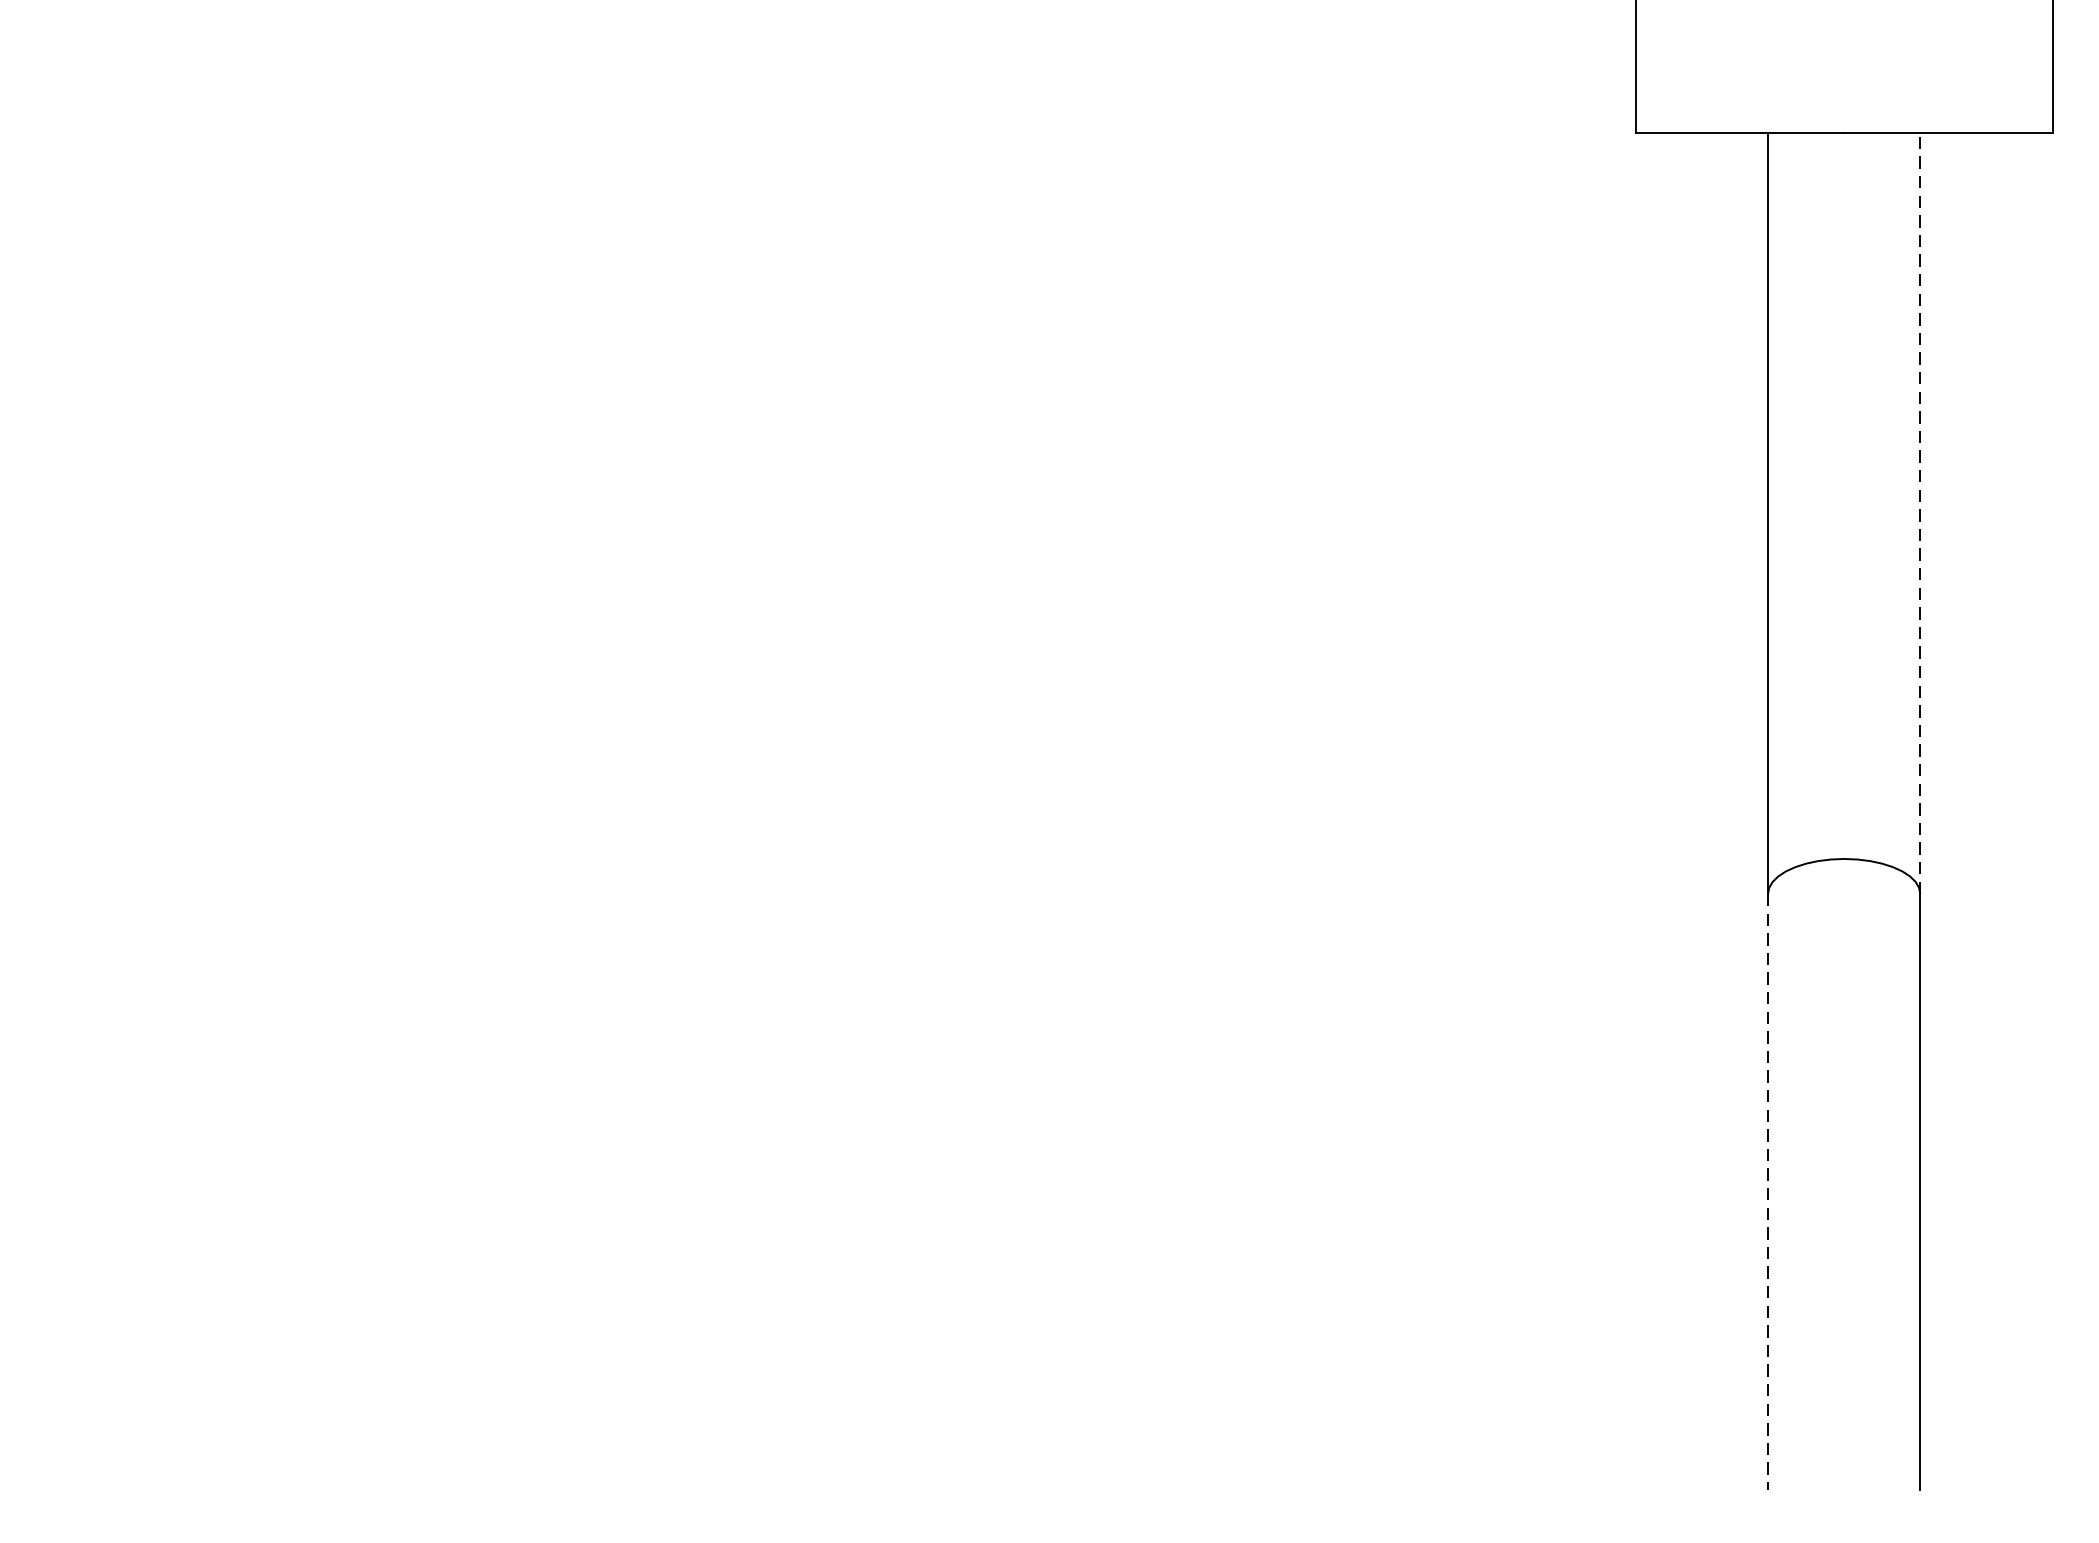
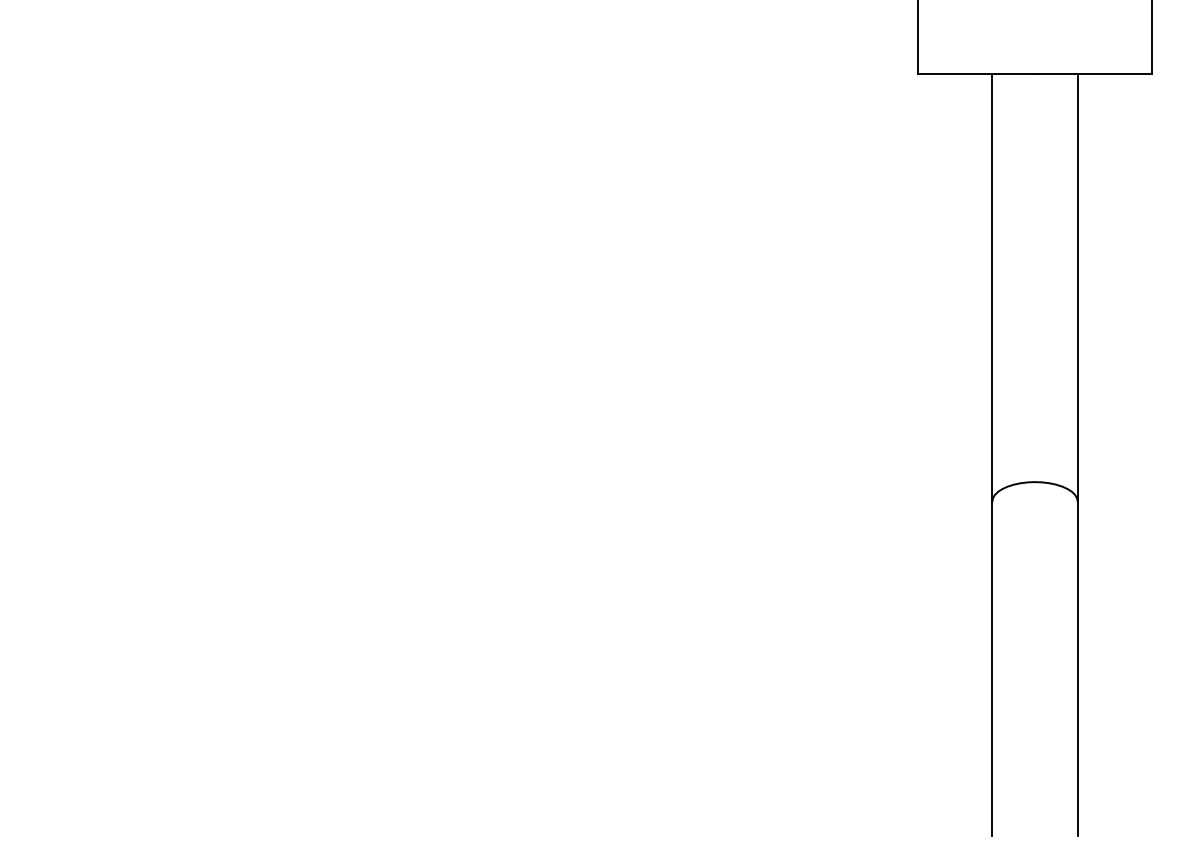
line: (1919, 514) -> (1077, 288), dashed -> solid
line: (1768, 1192) -> (992, 669), dashed -> solid

